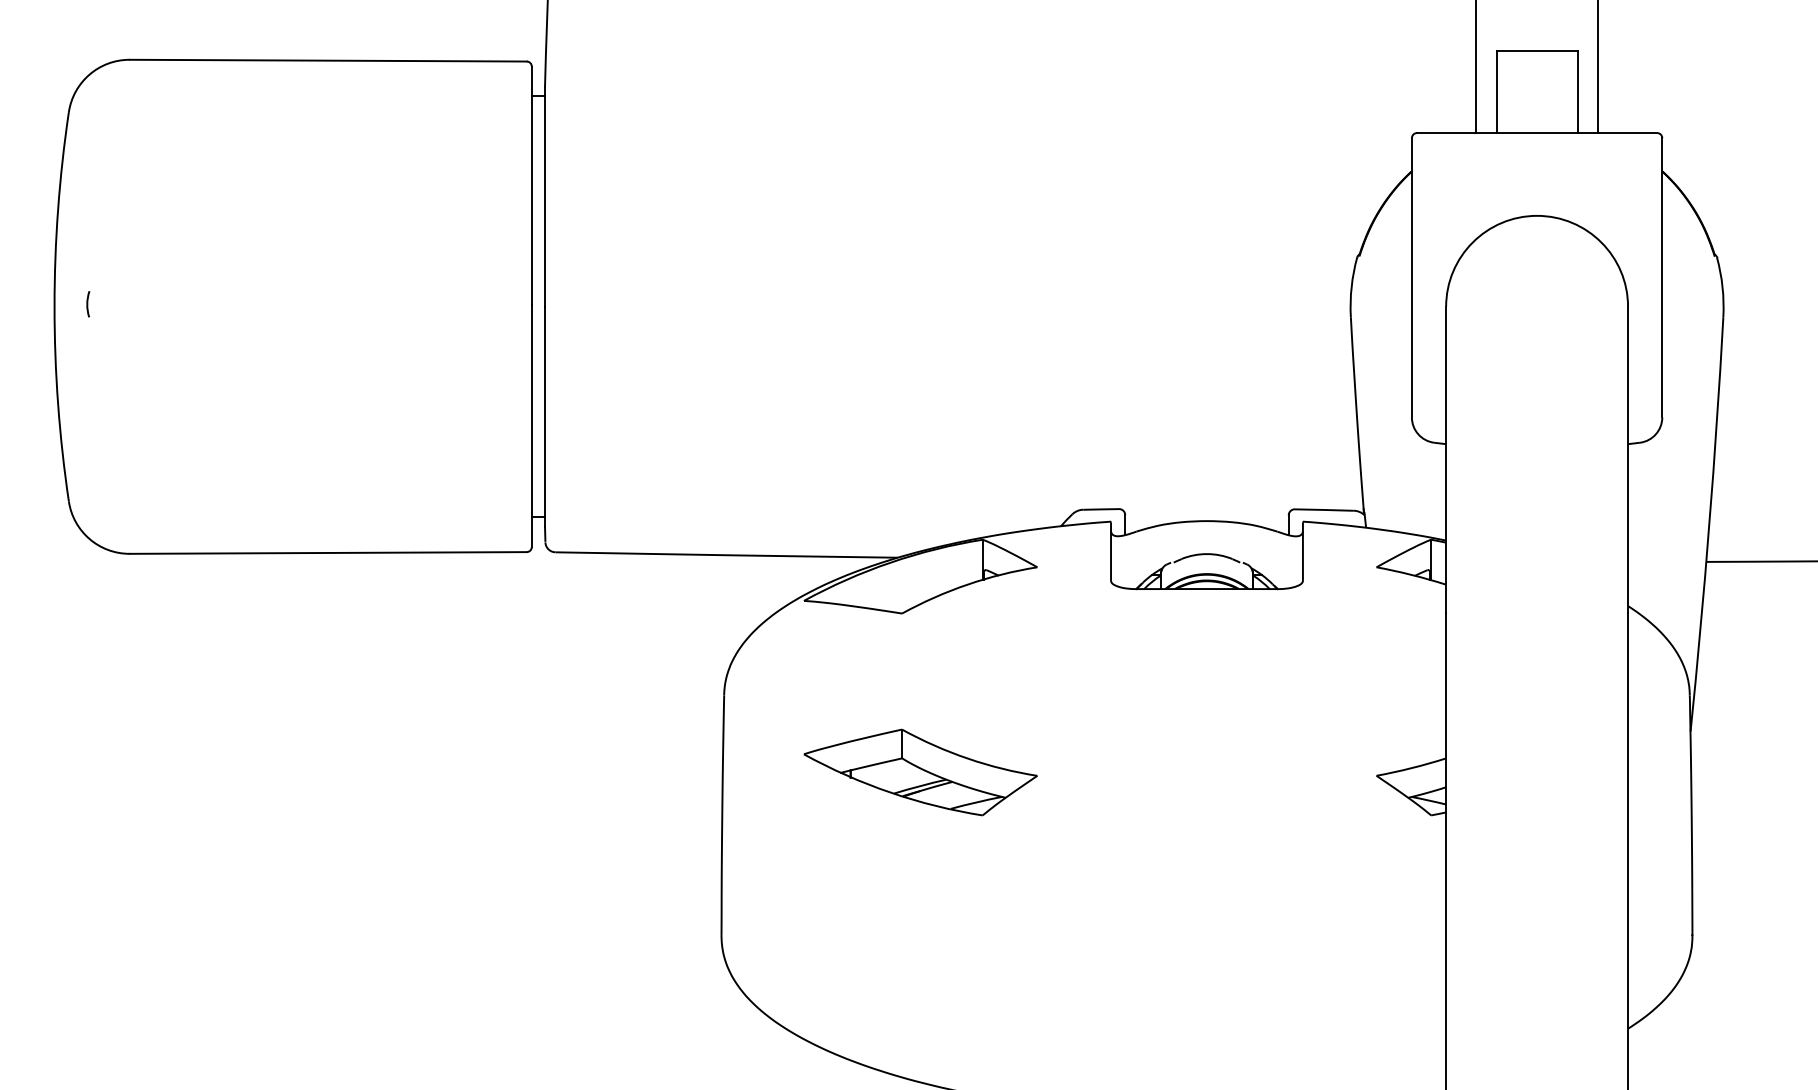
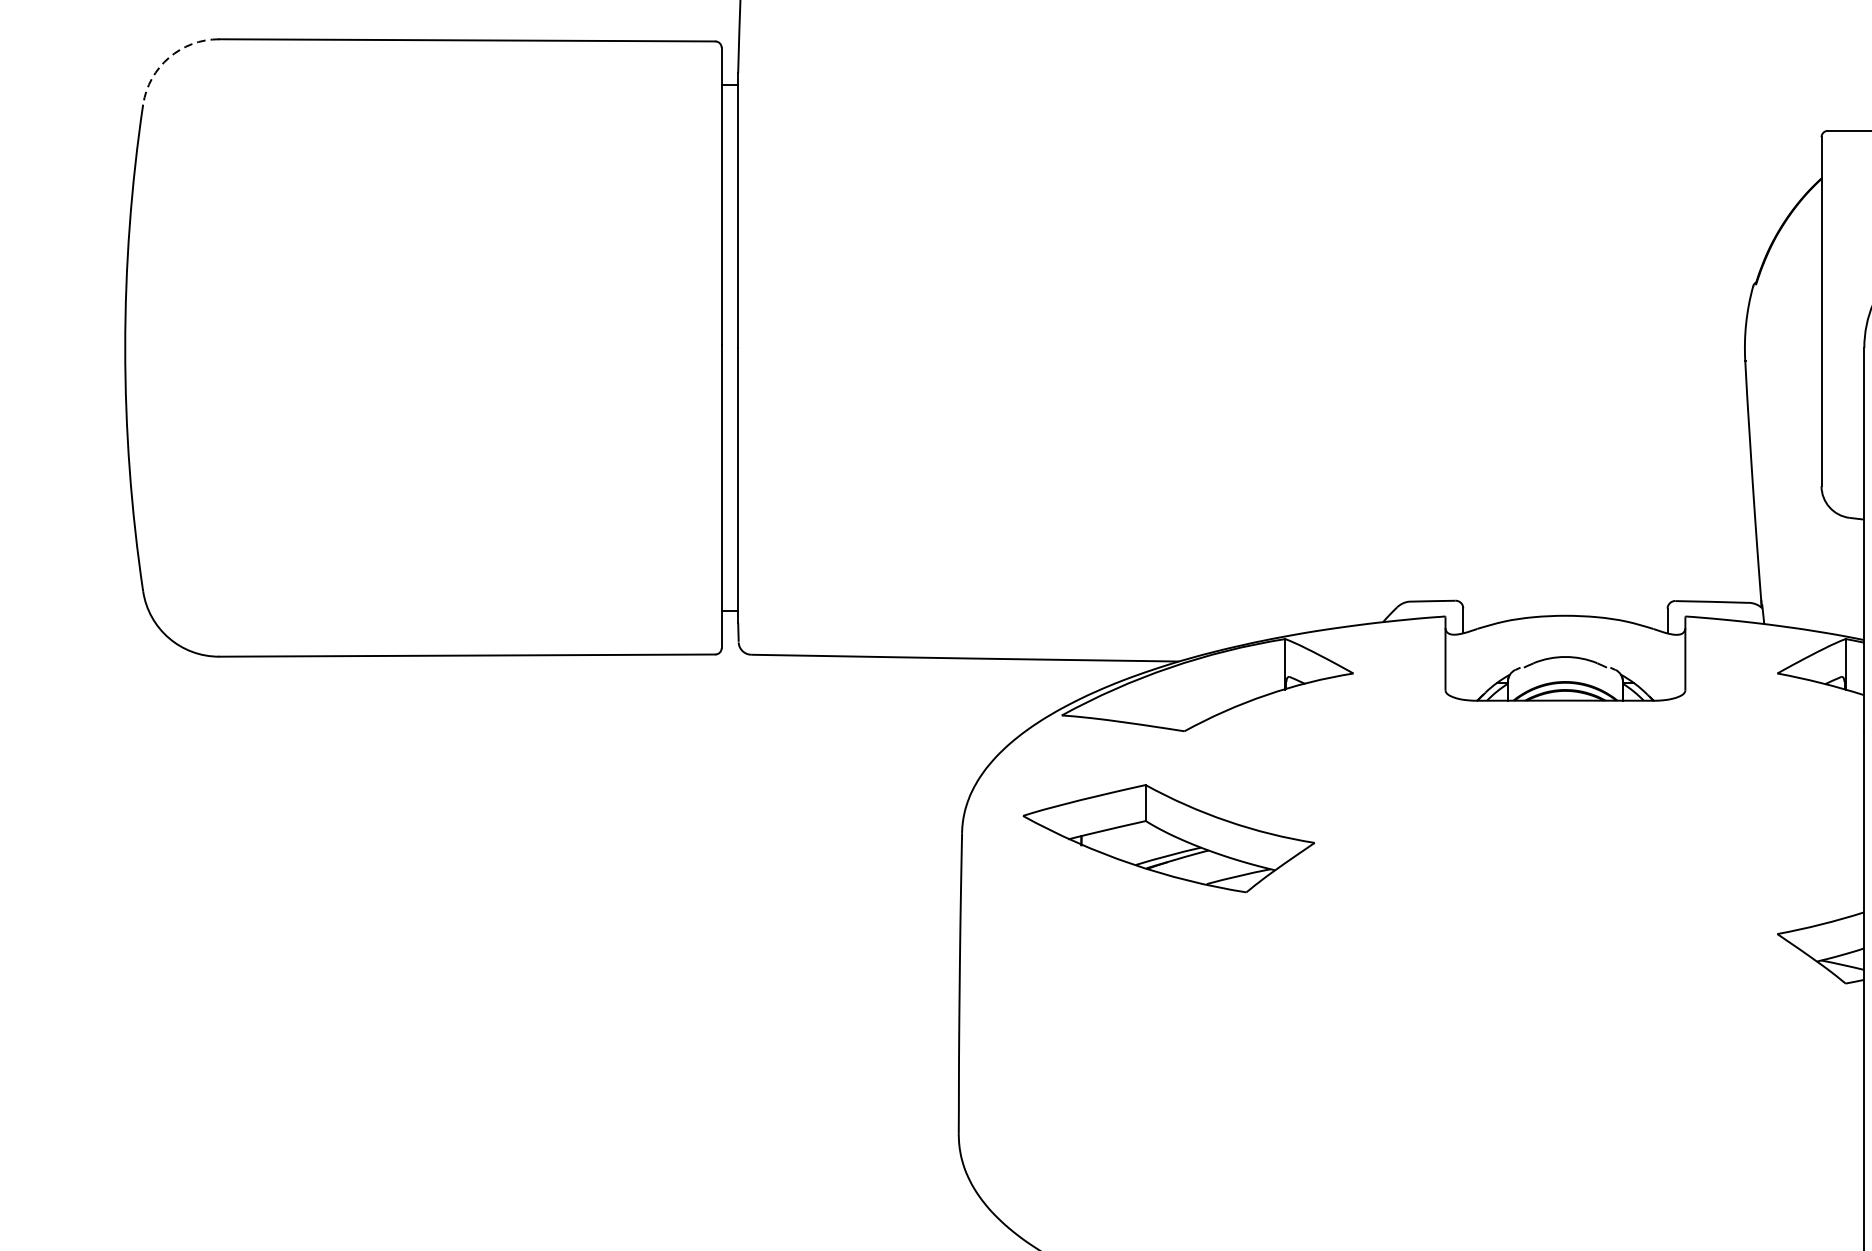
arc: (89, 74) -> (168, 57), solid -> dashed
arc: (88, 304) -> (167, 345), removed
part: (920, 772) -> (1168, 838), moved

